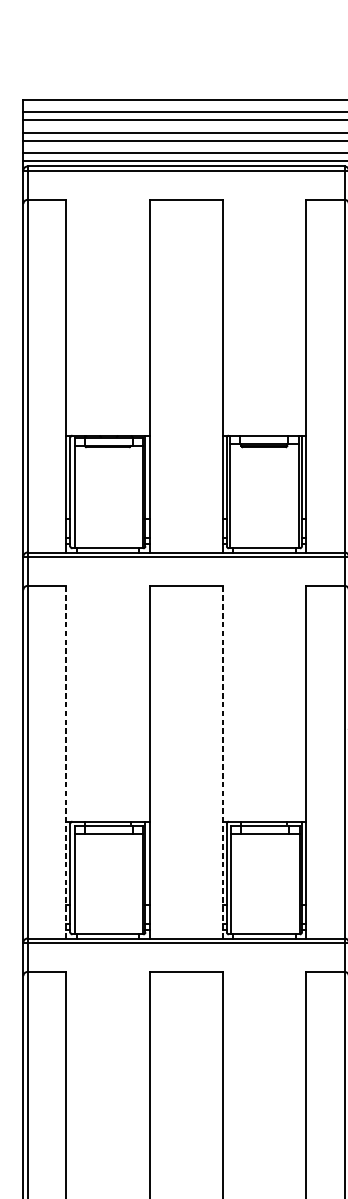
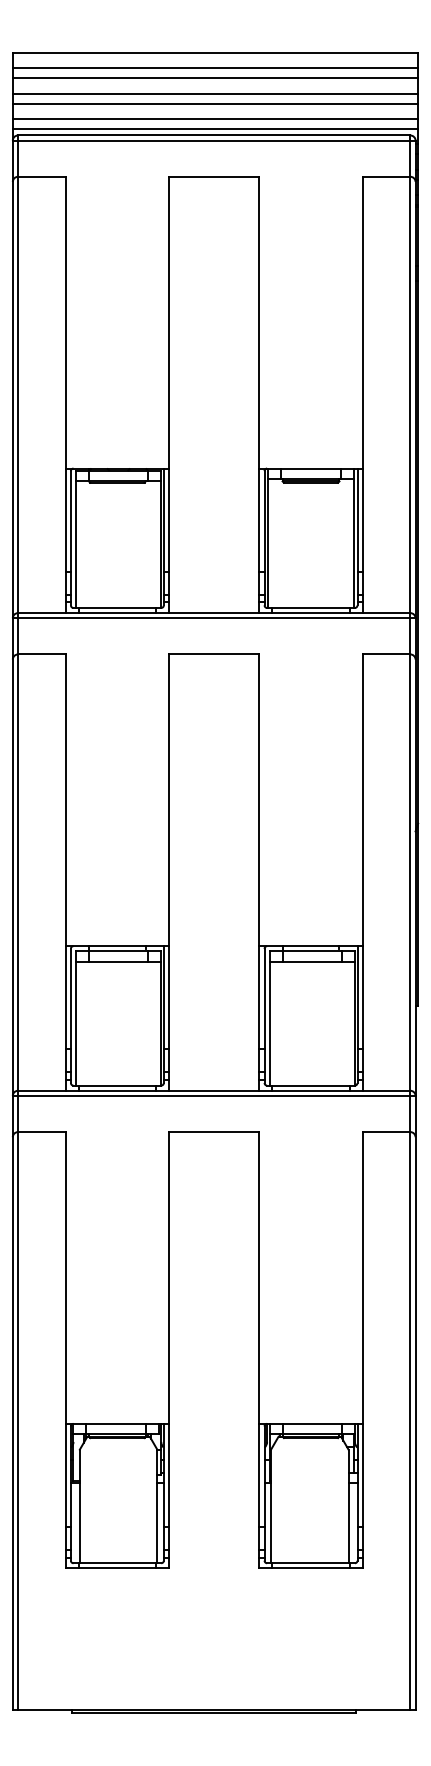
line: (65, 762) -> (65, 872), dashed -> solid
line: (222, 762) -> (259, 872), dashed -> solid

